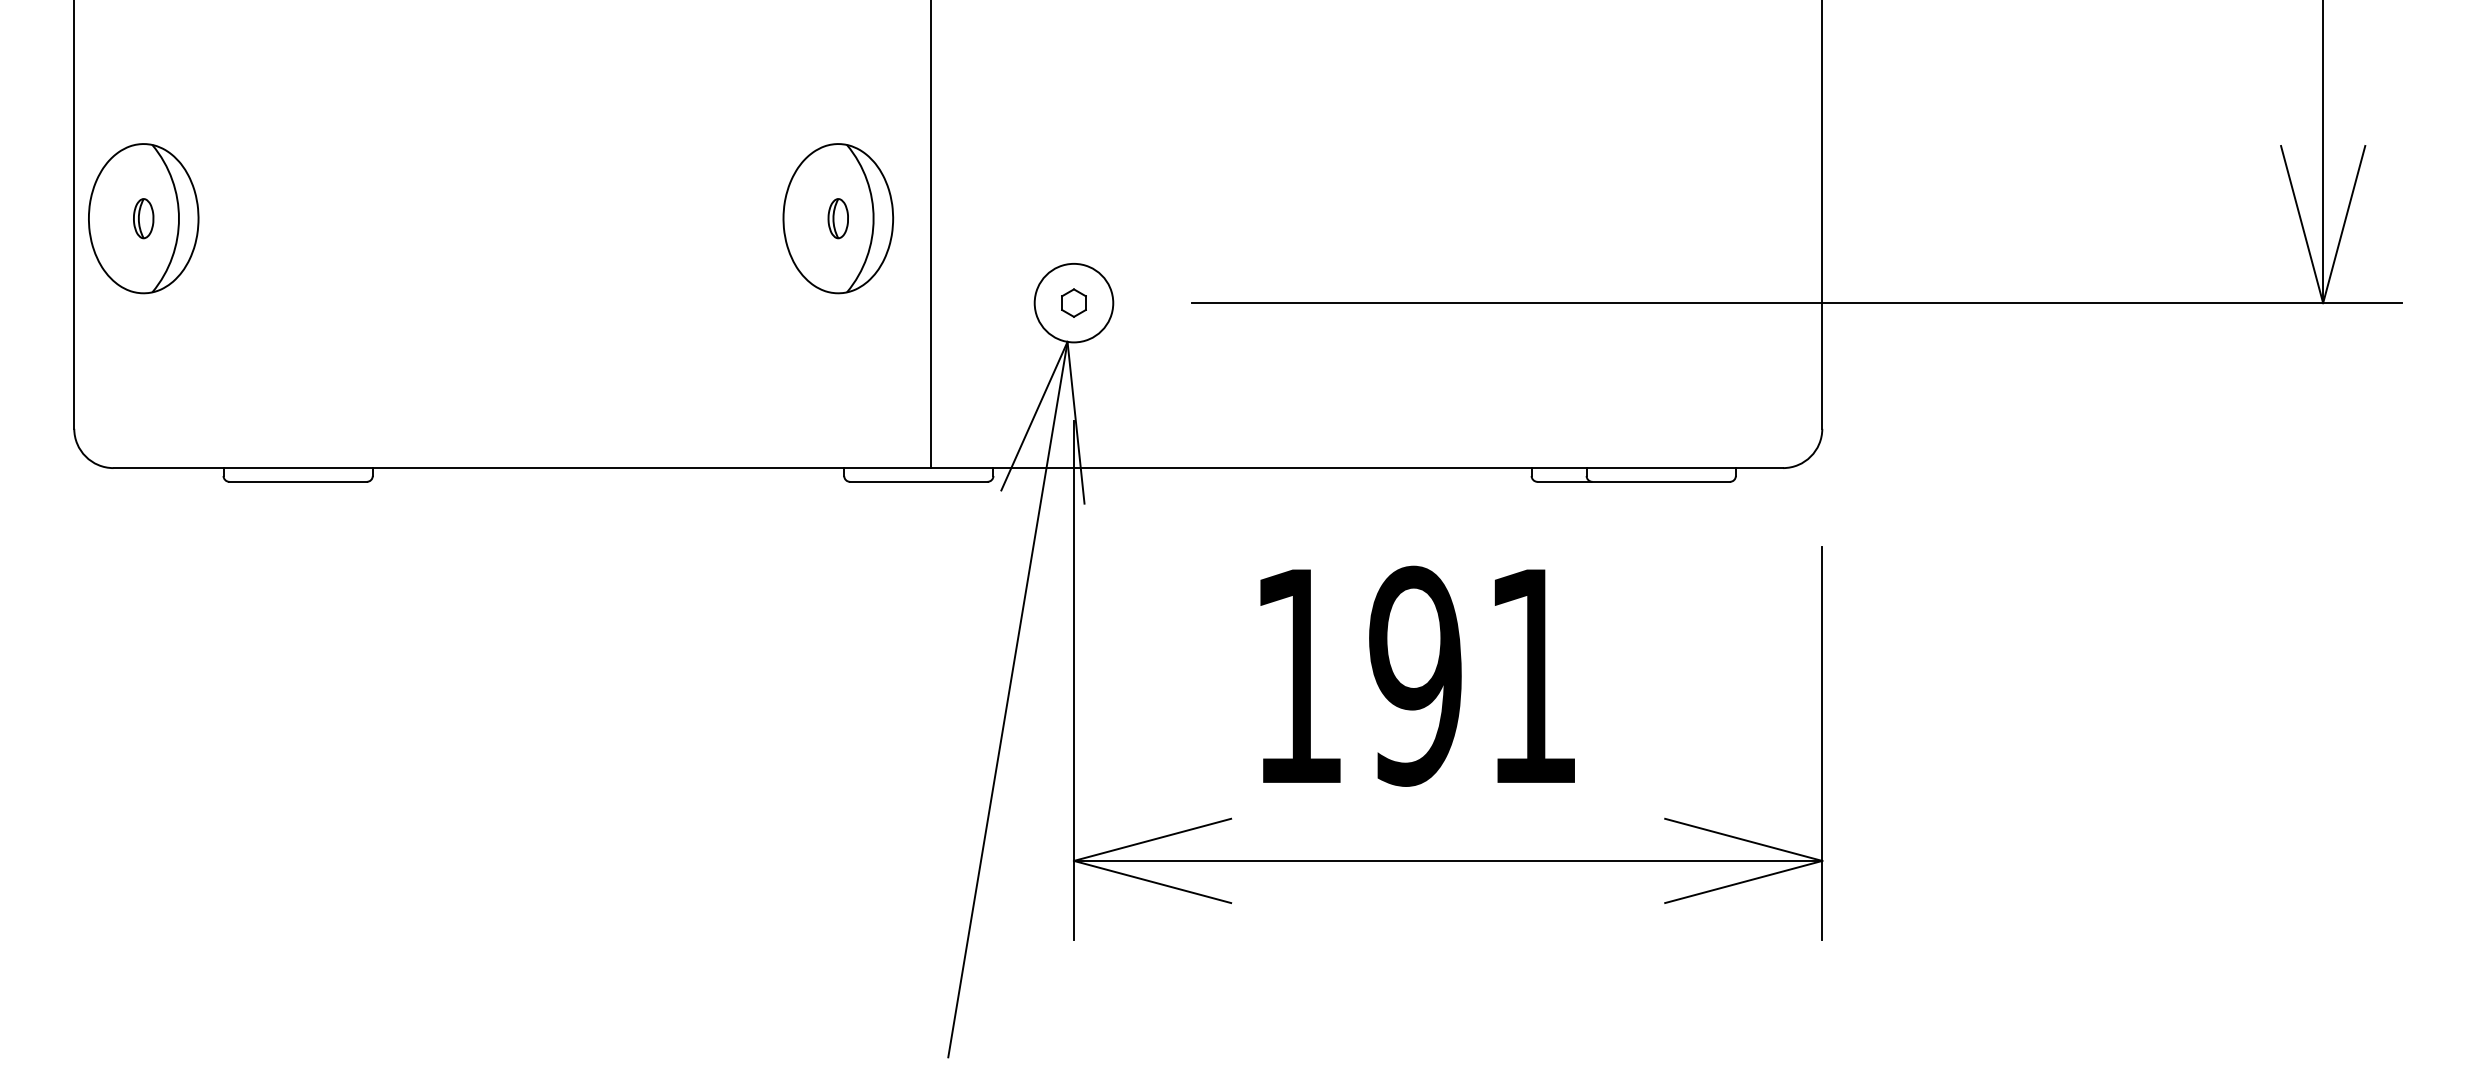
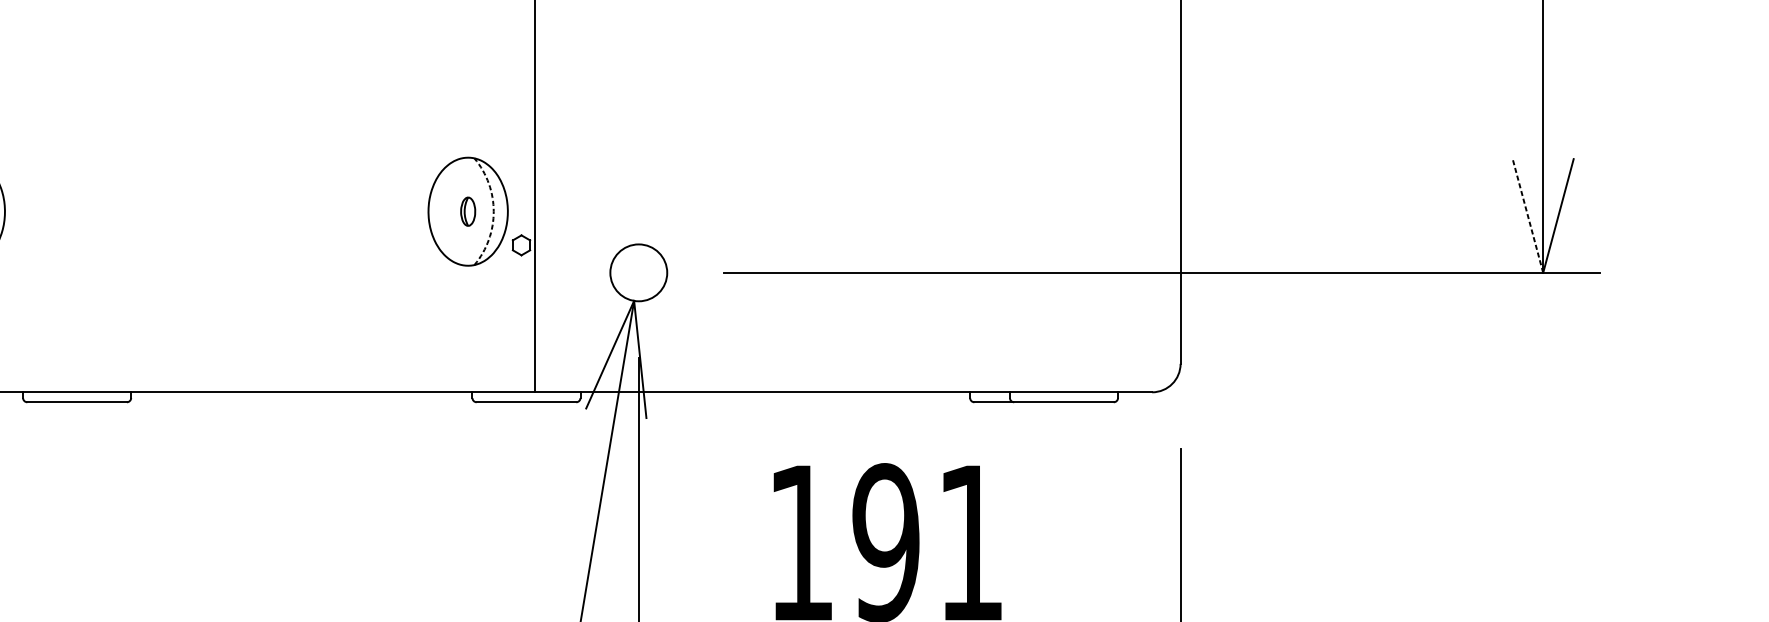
arc: (873, 218) -> (493, 211), solid -> dashed
line: (2301, 224) -> (1527, 215), solid -> dashed
part: (1073, 302) -> (521, 244), moved

